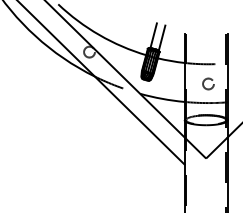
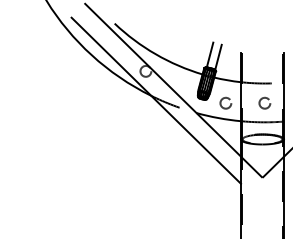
circle: (169, 83) -> (225, 102), added

